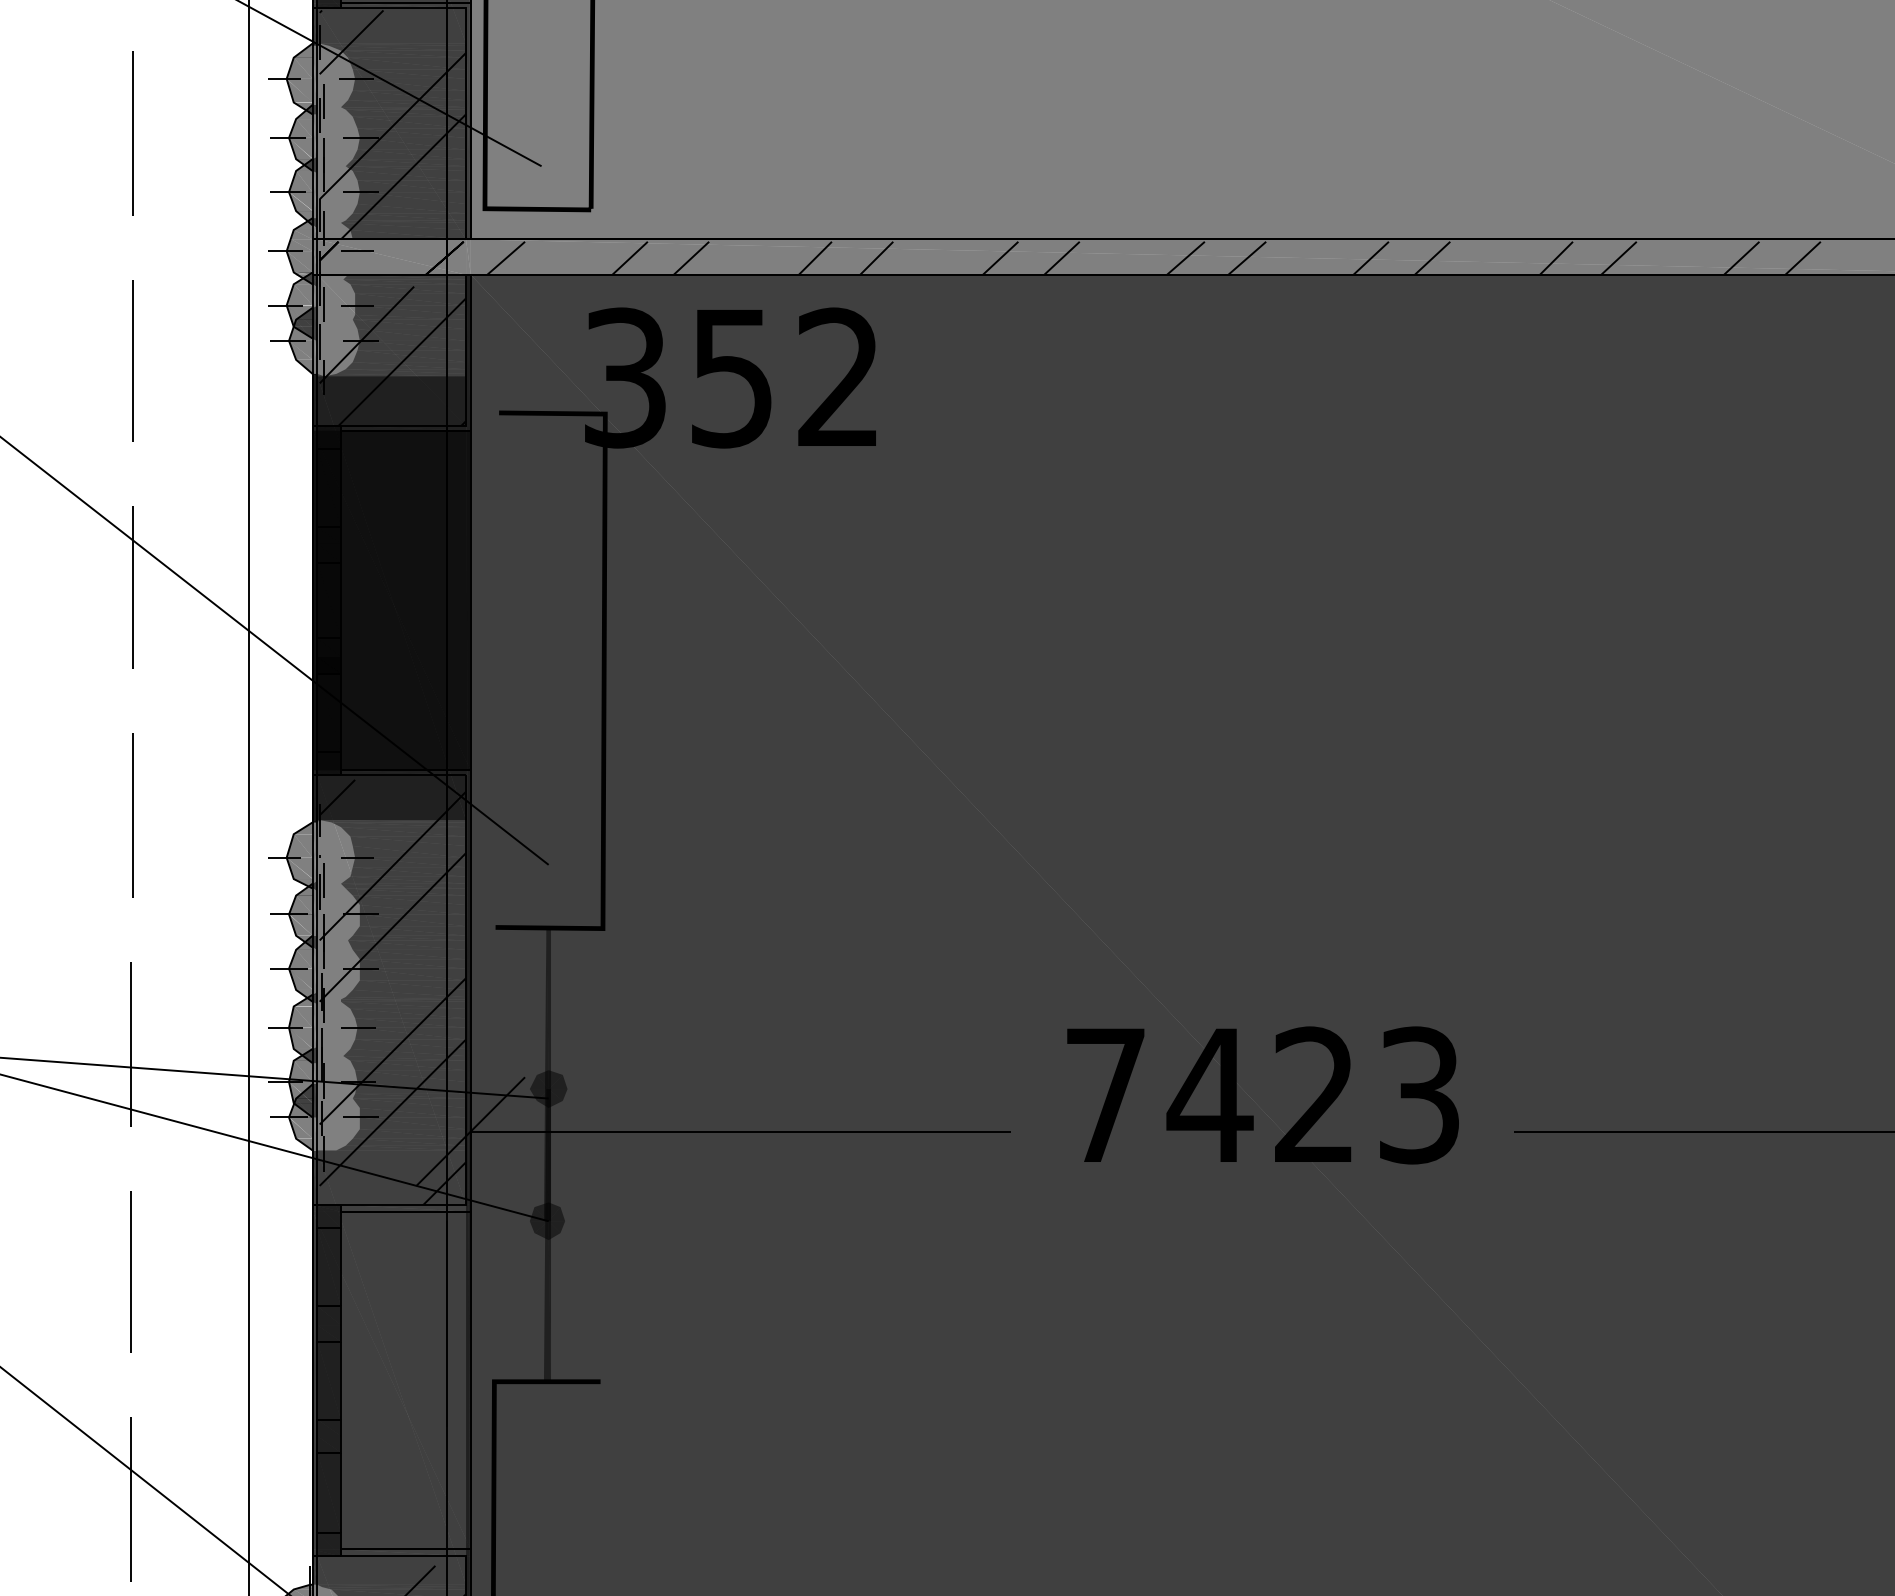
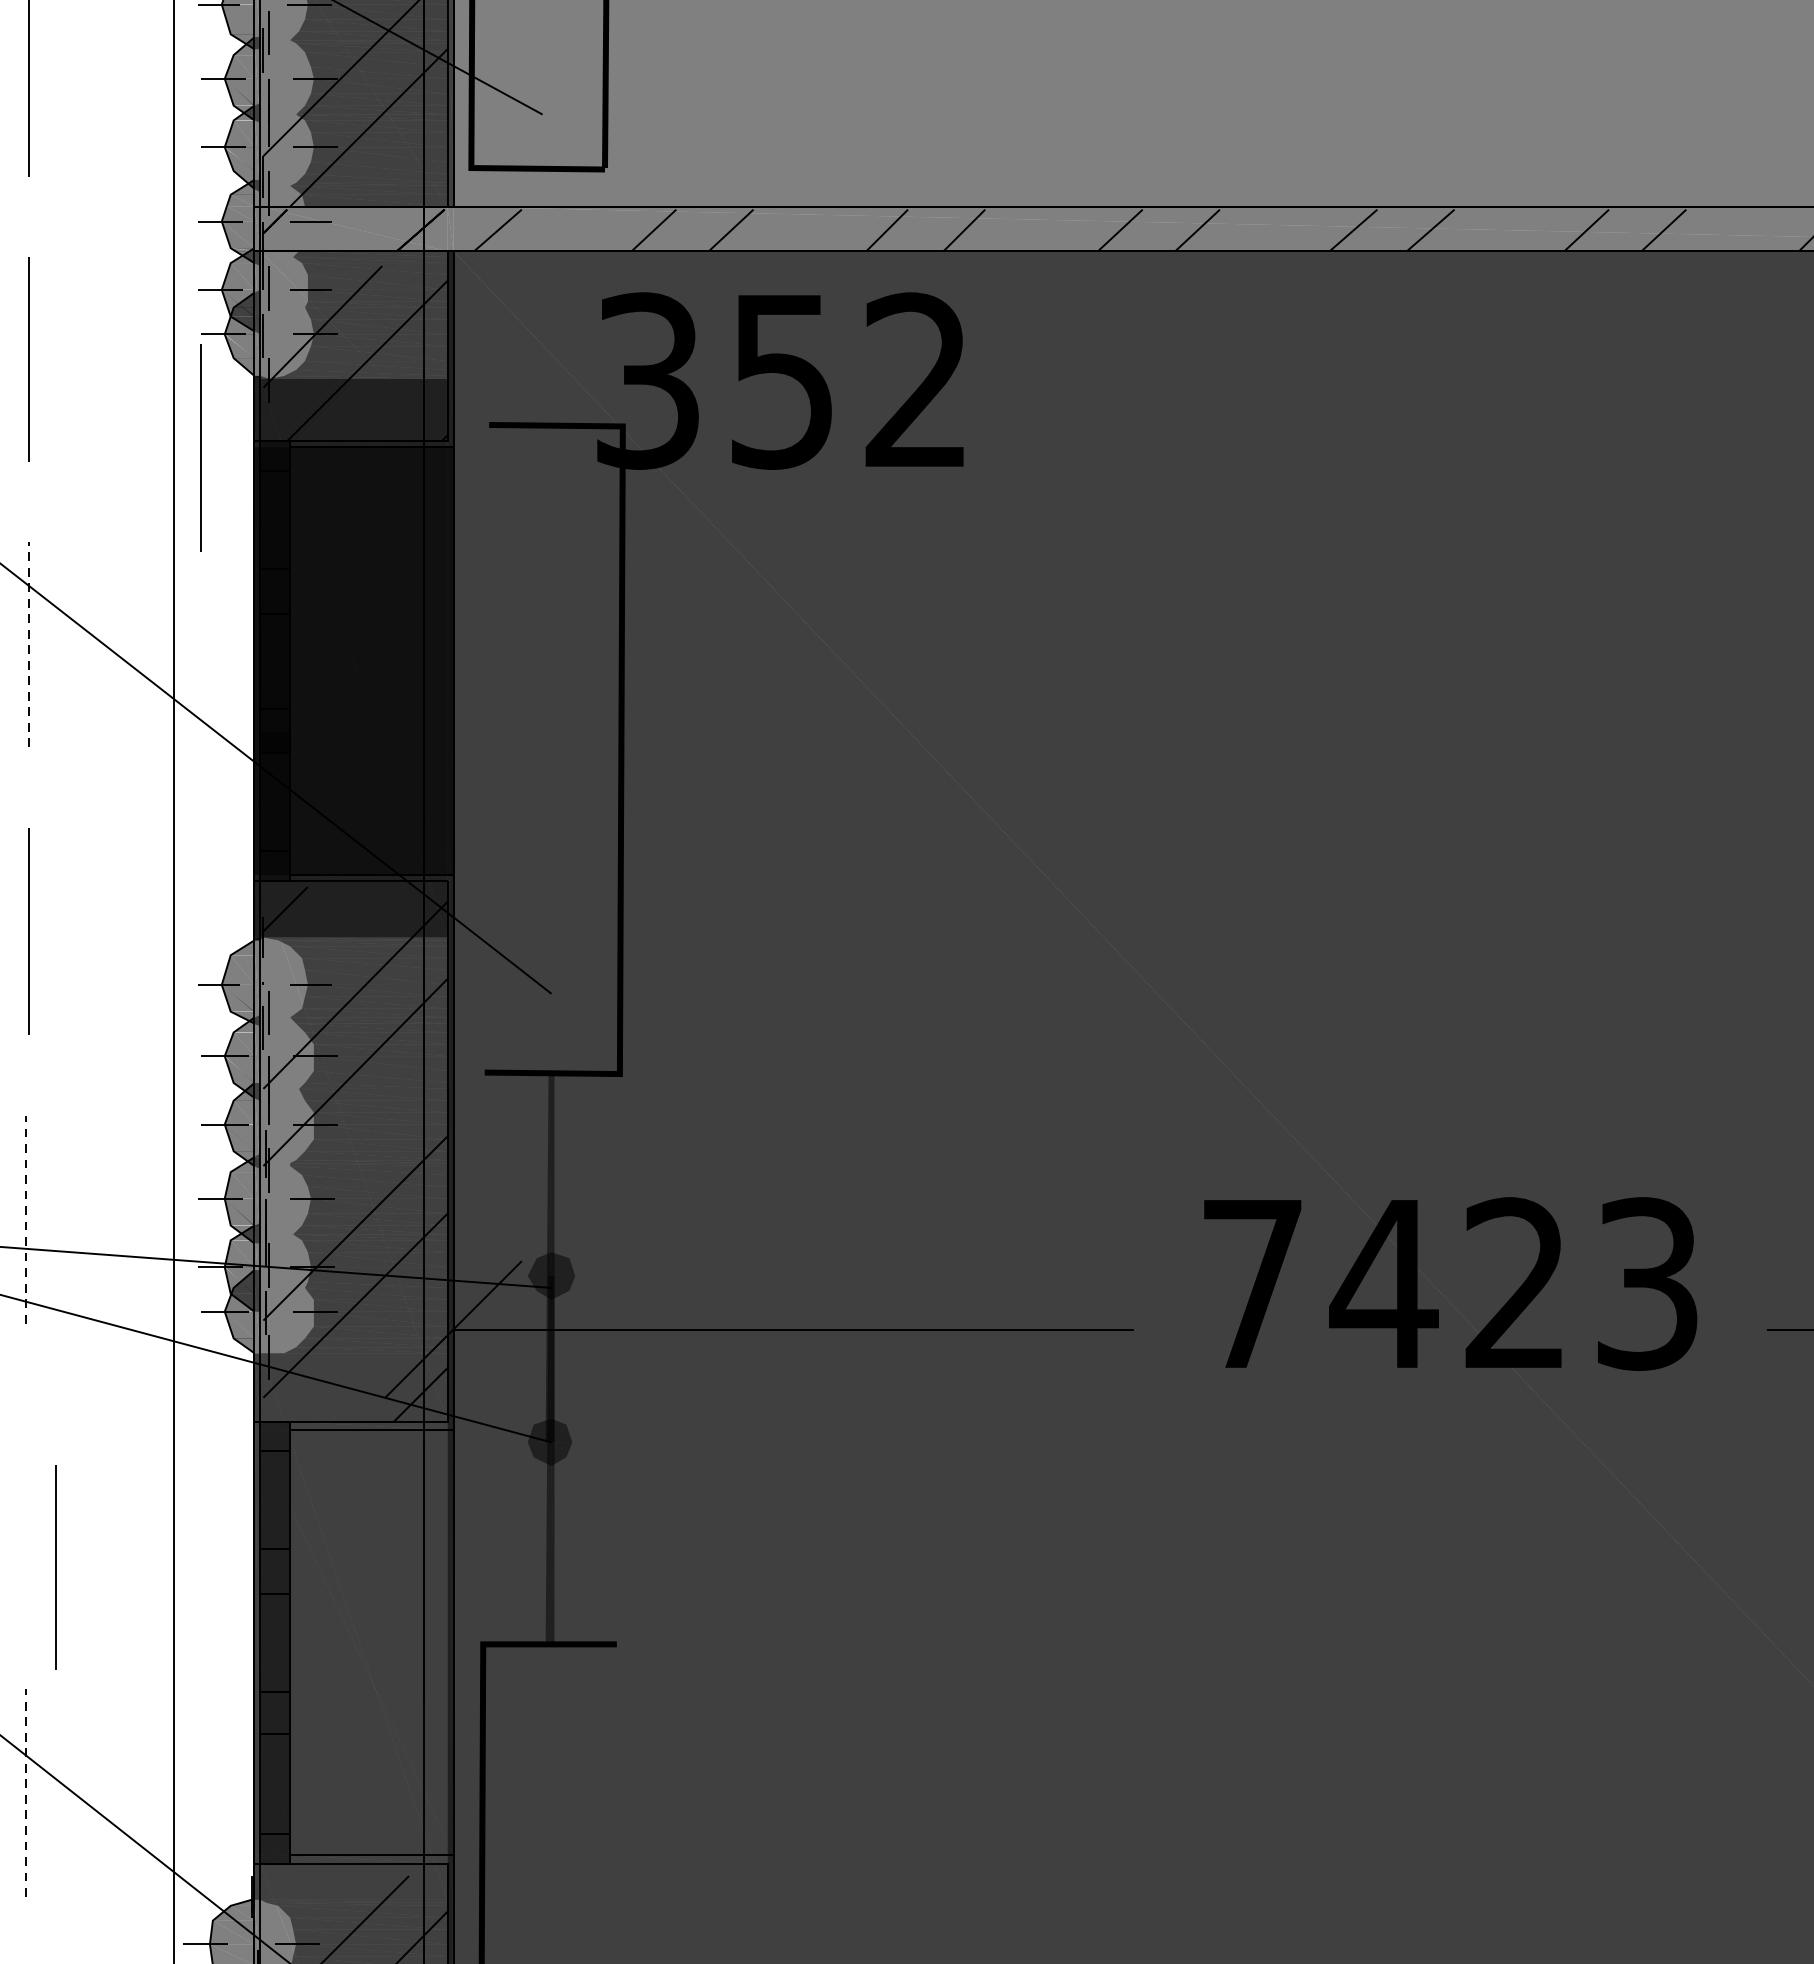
line: (269, 431) -> (200, 448), added
line: (133, 587) -> (29, 644), solid -> dashed
line: (130, 1044) -> (25, 1219), solid -> dashed
line: (130, 1271) -> (55, 1567), moved
line: (130, 1499) -> (25, 1792), solid -> dashed

